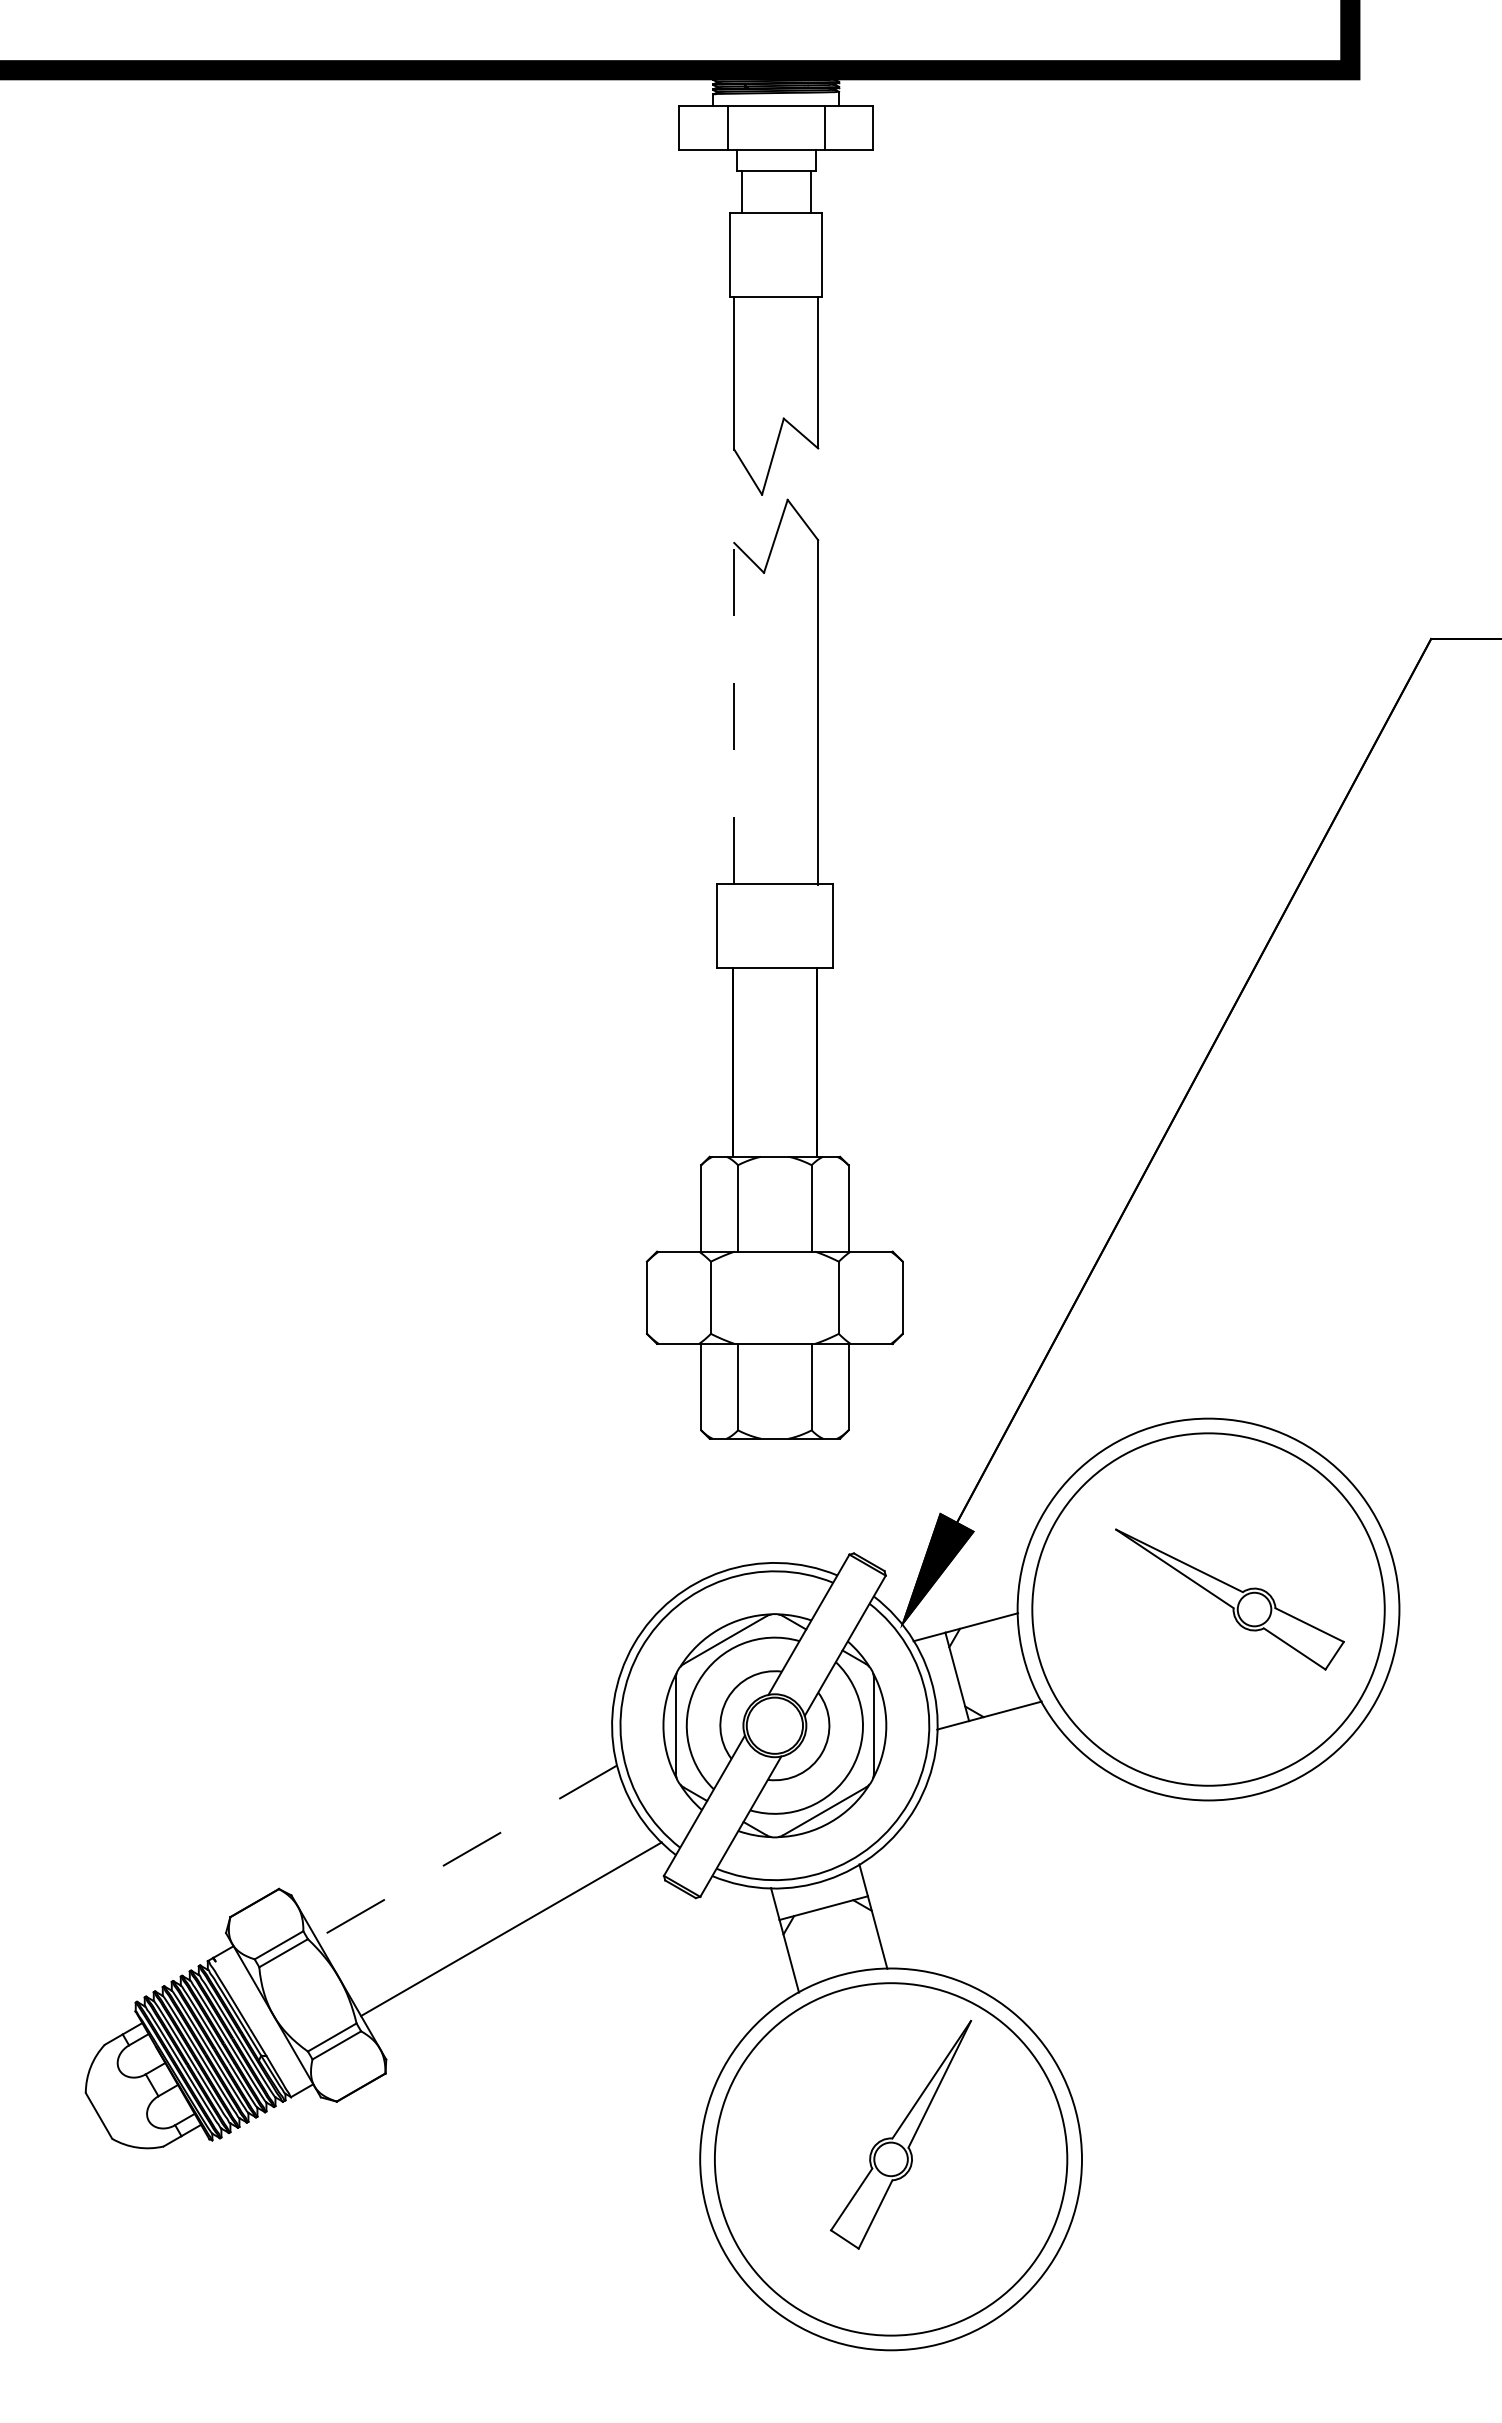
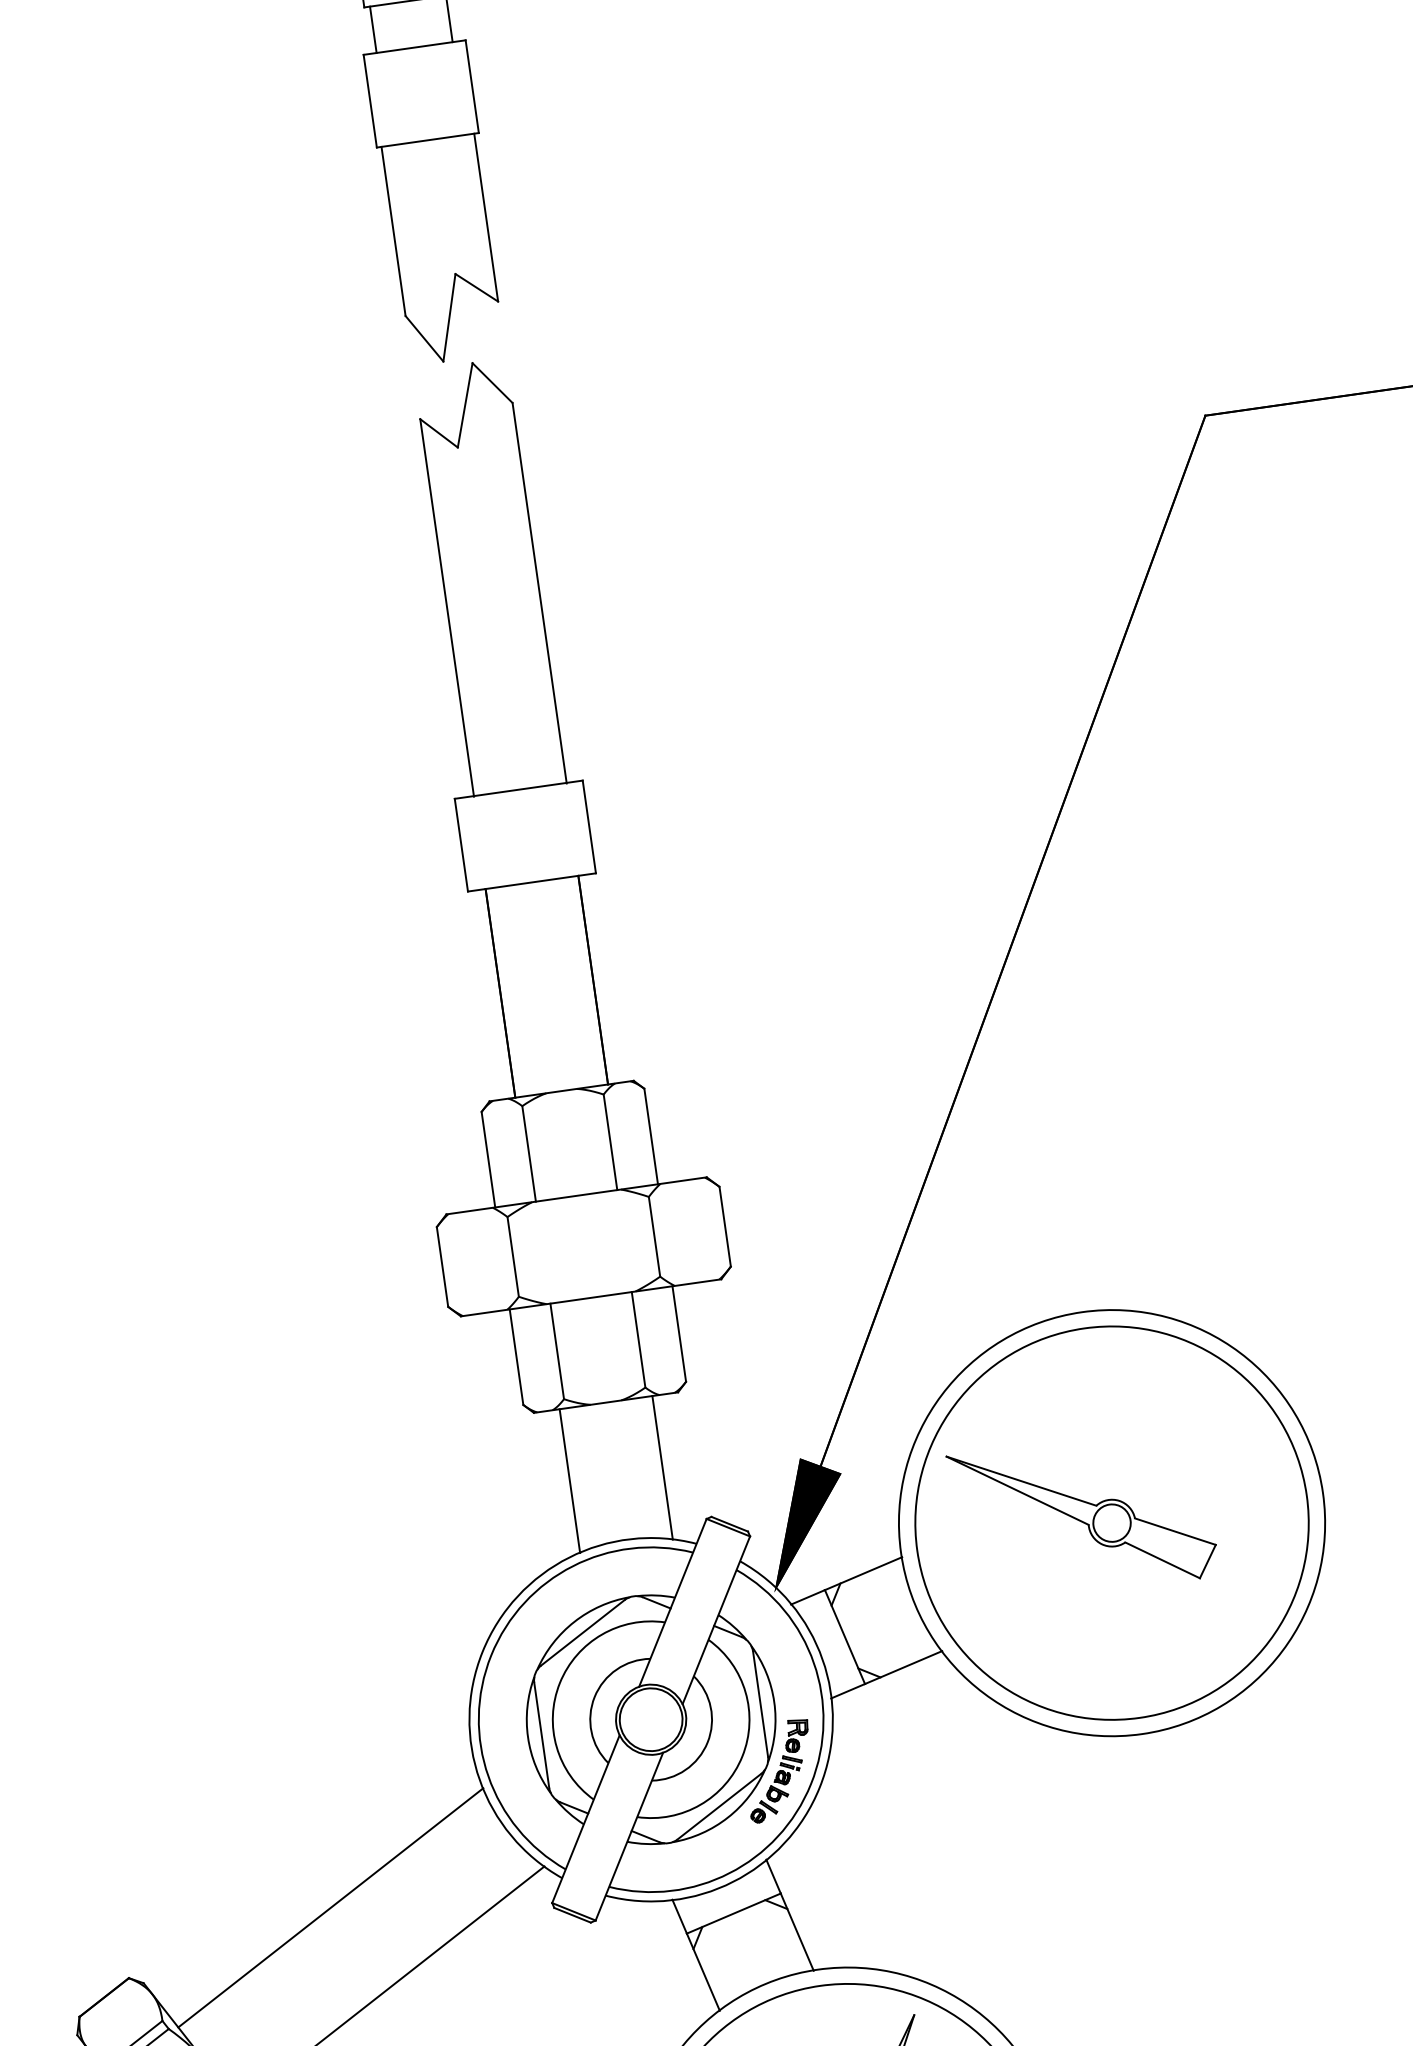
line: (734, 713) -> (447, 607), dashed -> solid
line: (732, 1503) -> (569, 1480), added
line: (816, 1503) -> (662, 1467), added
part: (1229, 1599) -> (1082, 1515), moved
part: (882, 1787) -> (779, 1771), added
line: (467, 1852) -> (331, 1908), dashed -> solid

